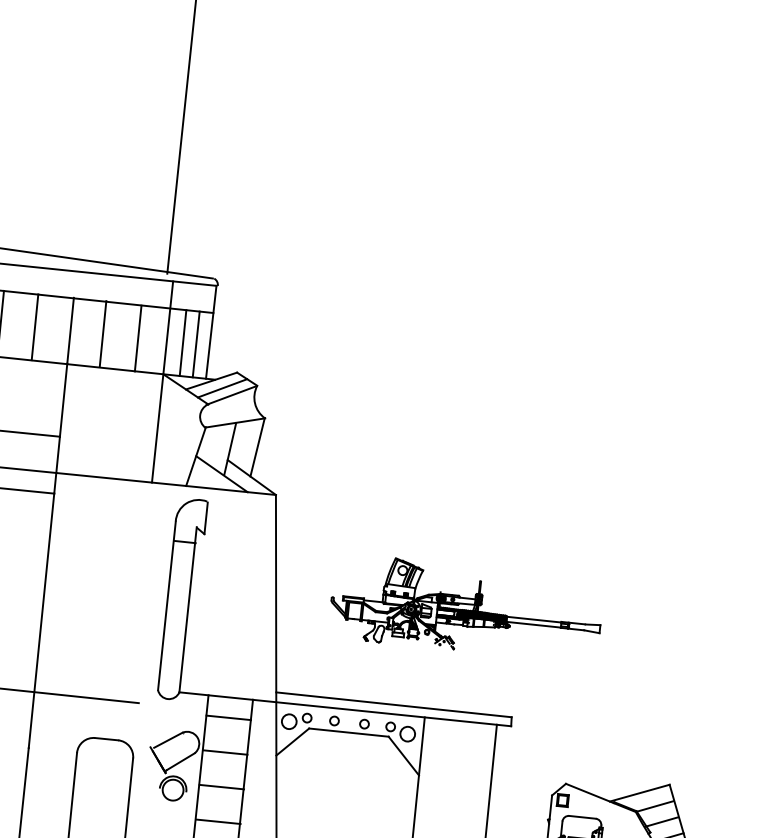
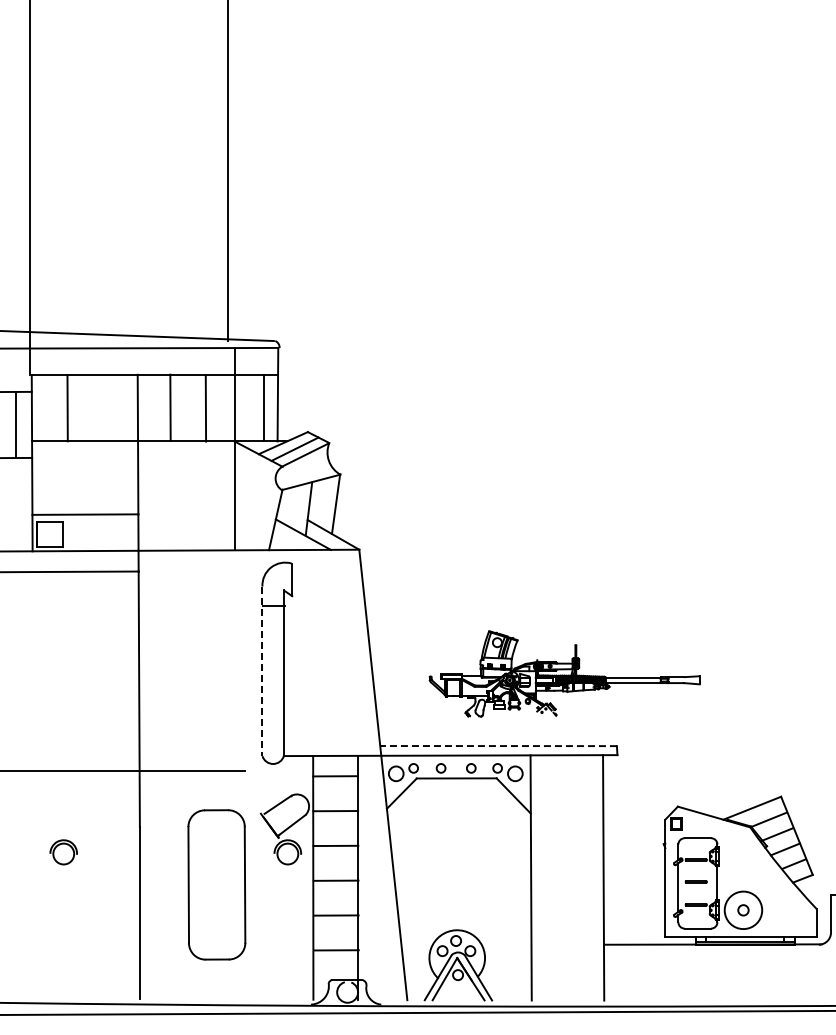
line: (34, 327) -> (101, 408), removed
line: (182, 343) -> (250, 408), removed
line: (166, 605) -> (262, 671), solid -> dashed
part: (466, 608) -> (564, 673), moved
line: (393, 705) -> (498, 746), solid -> dashed

